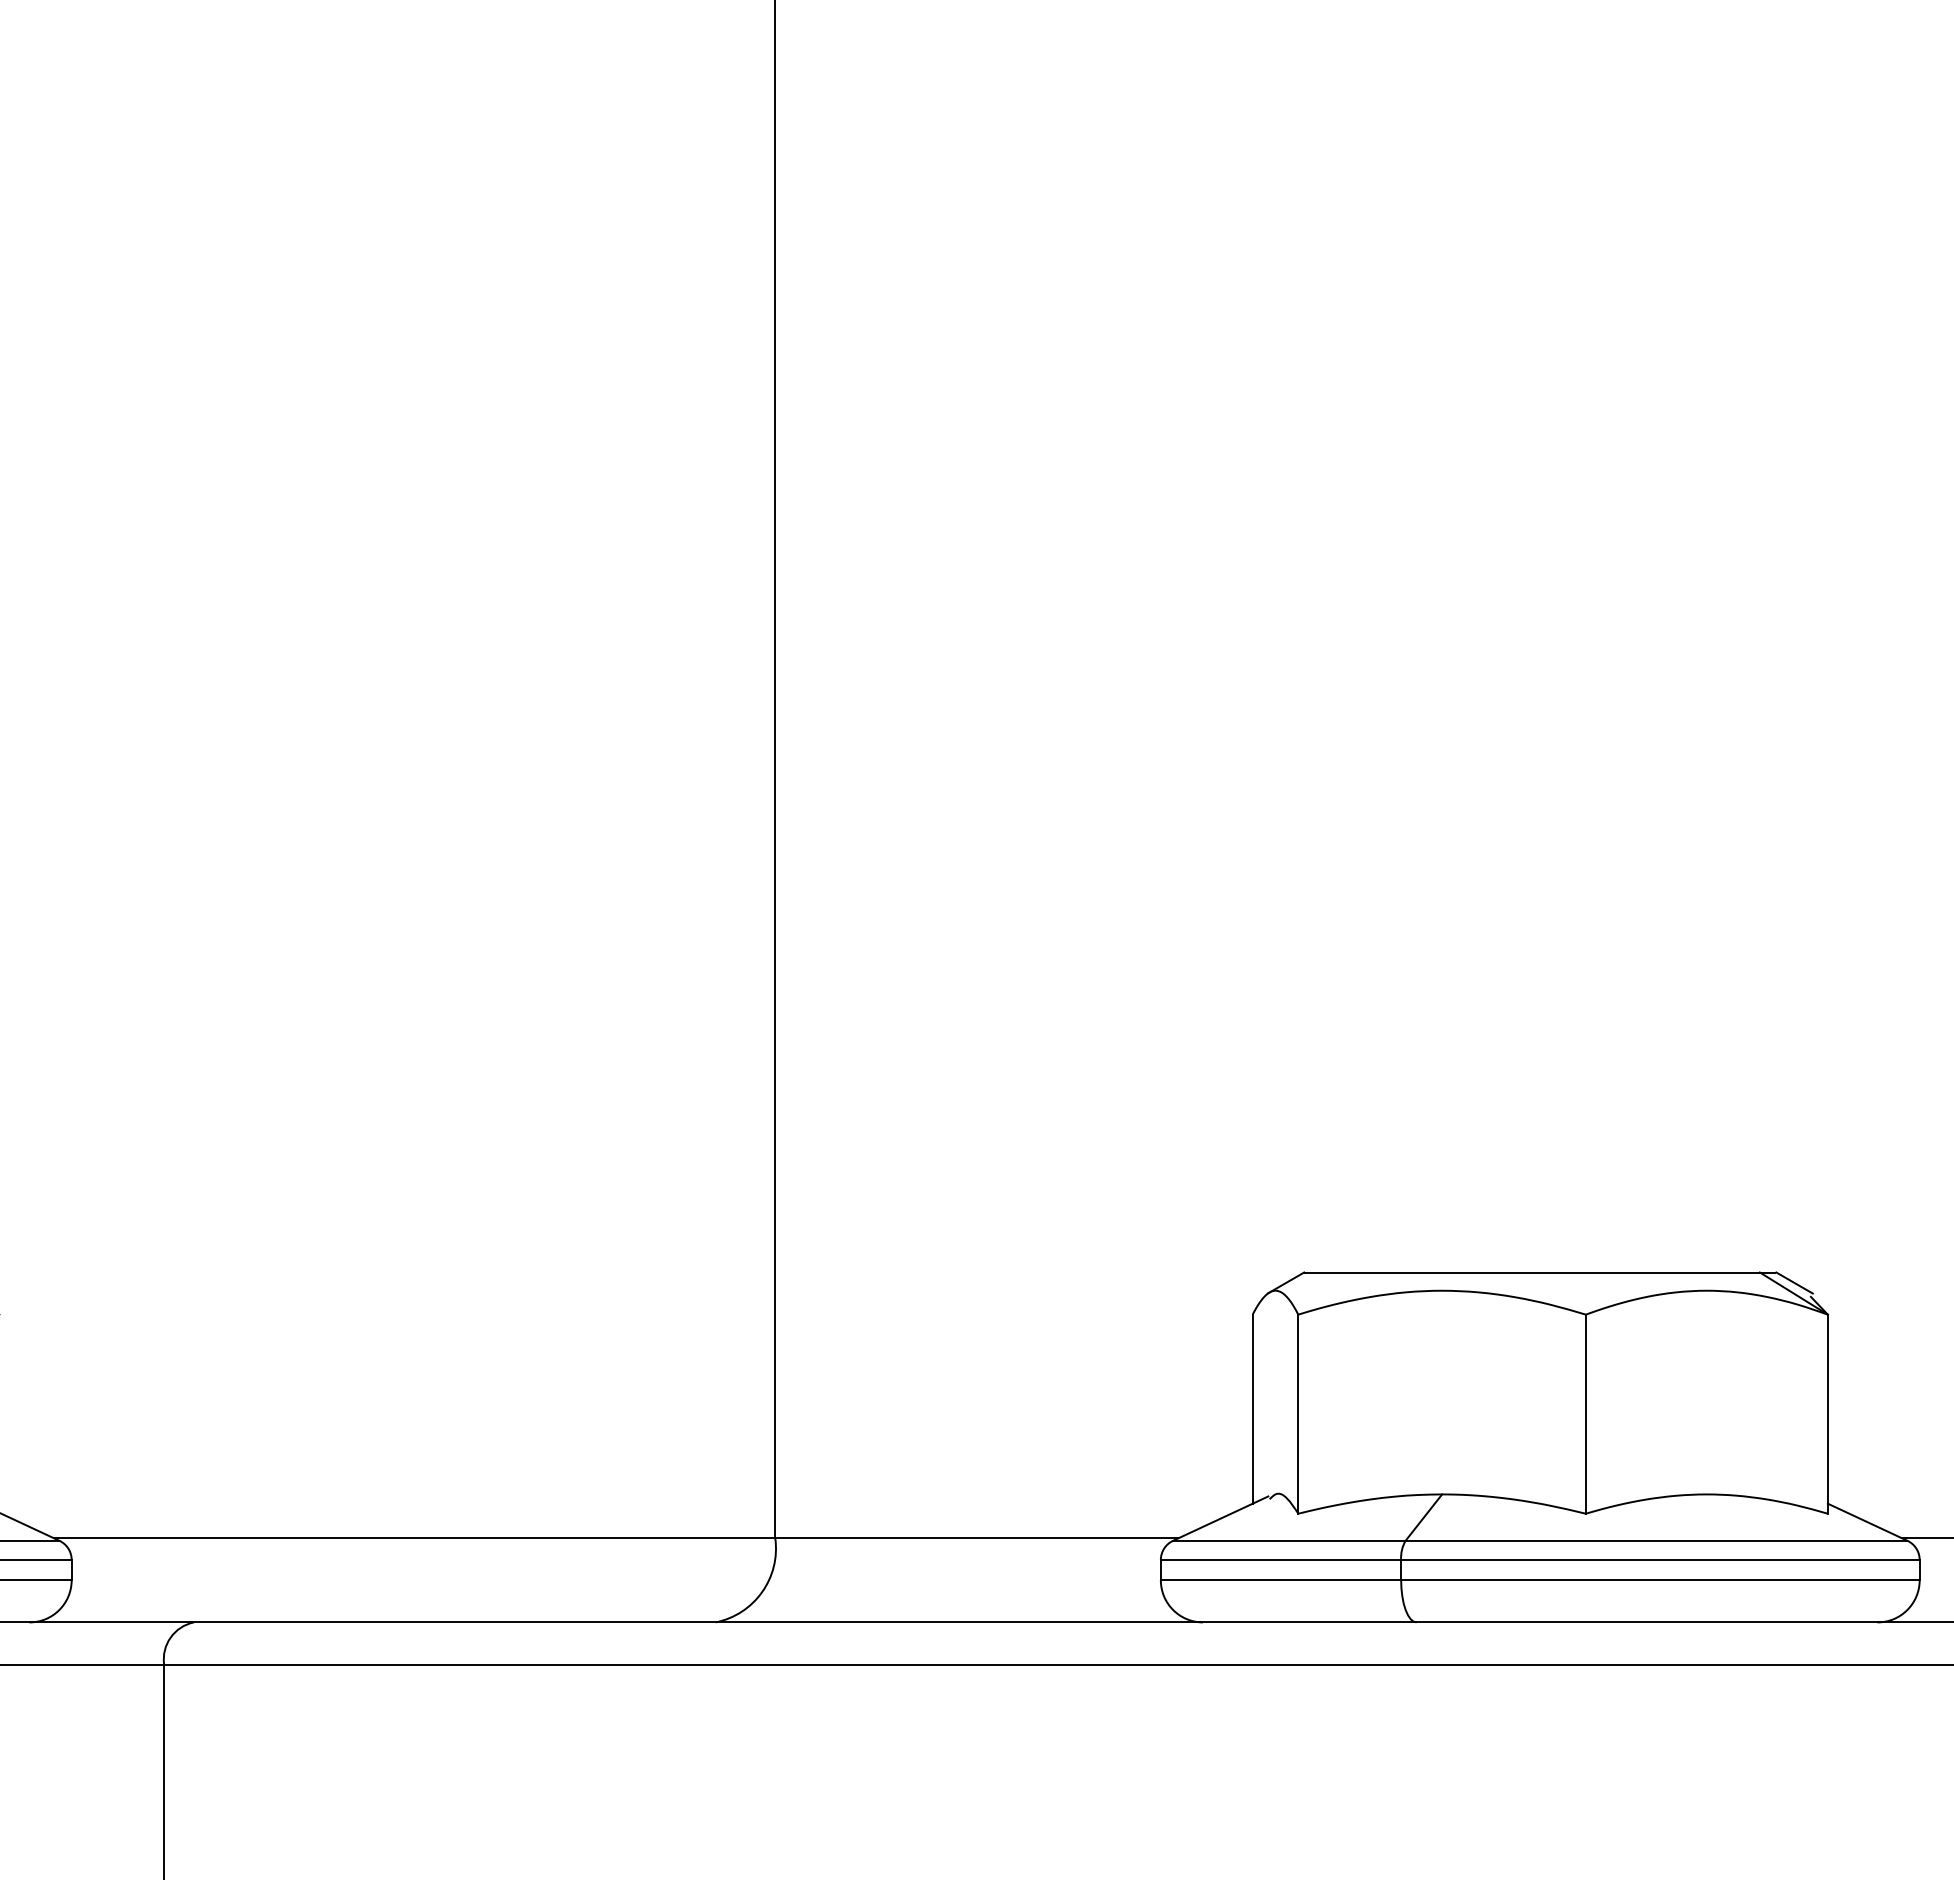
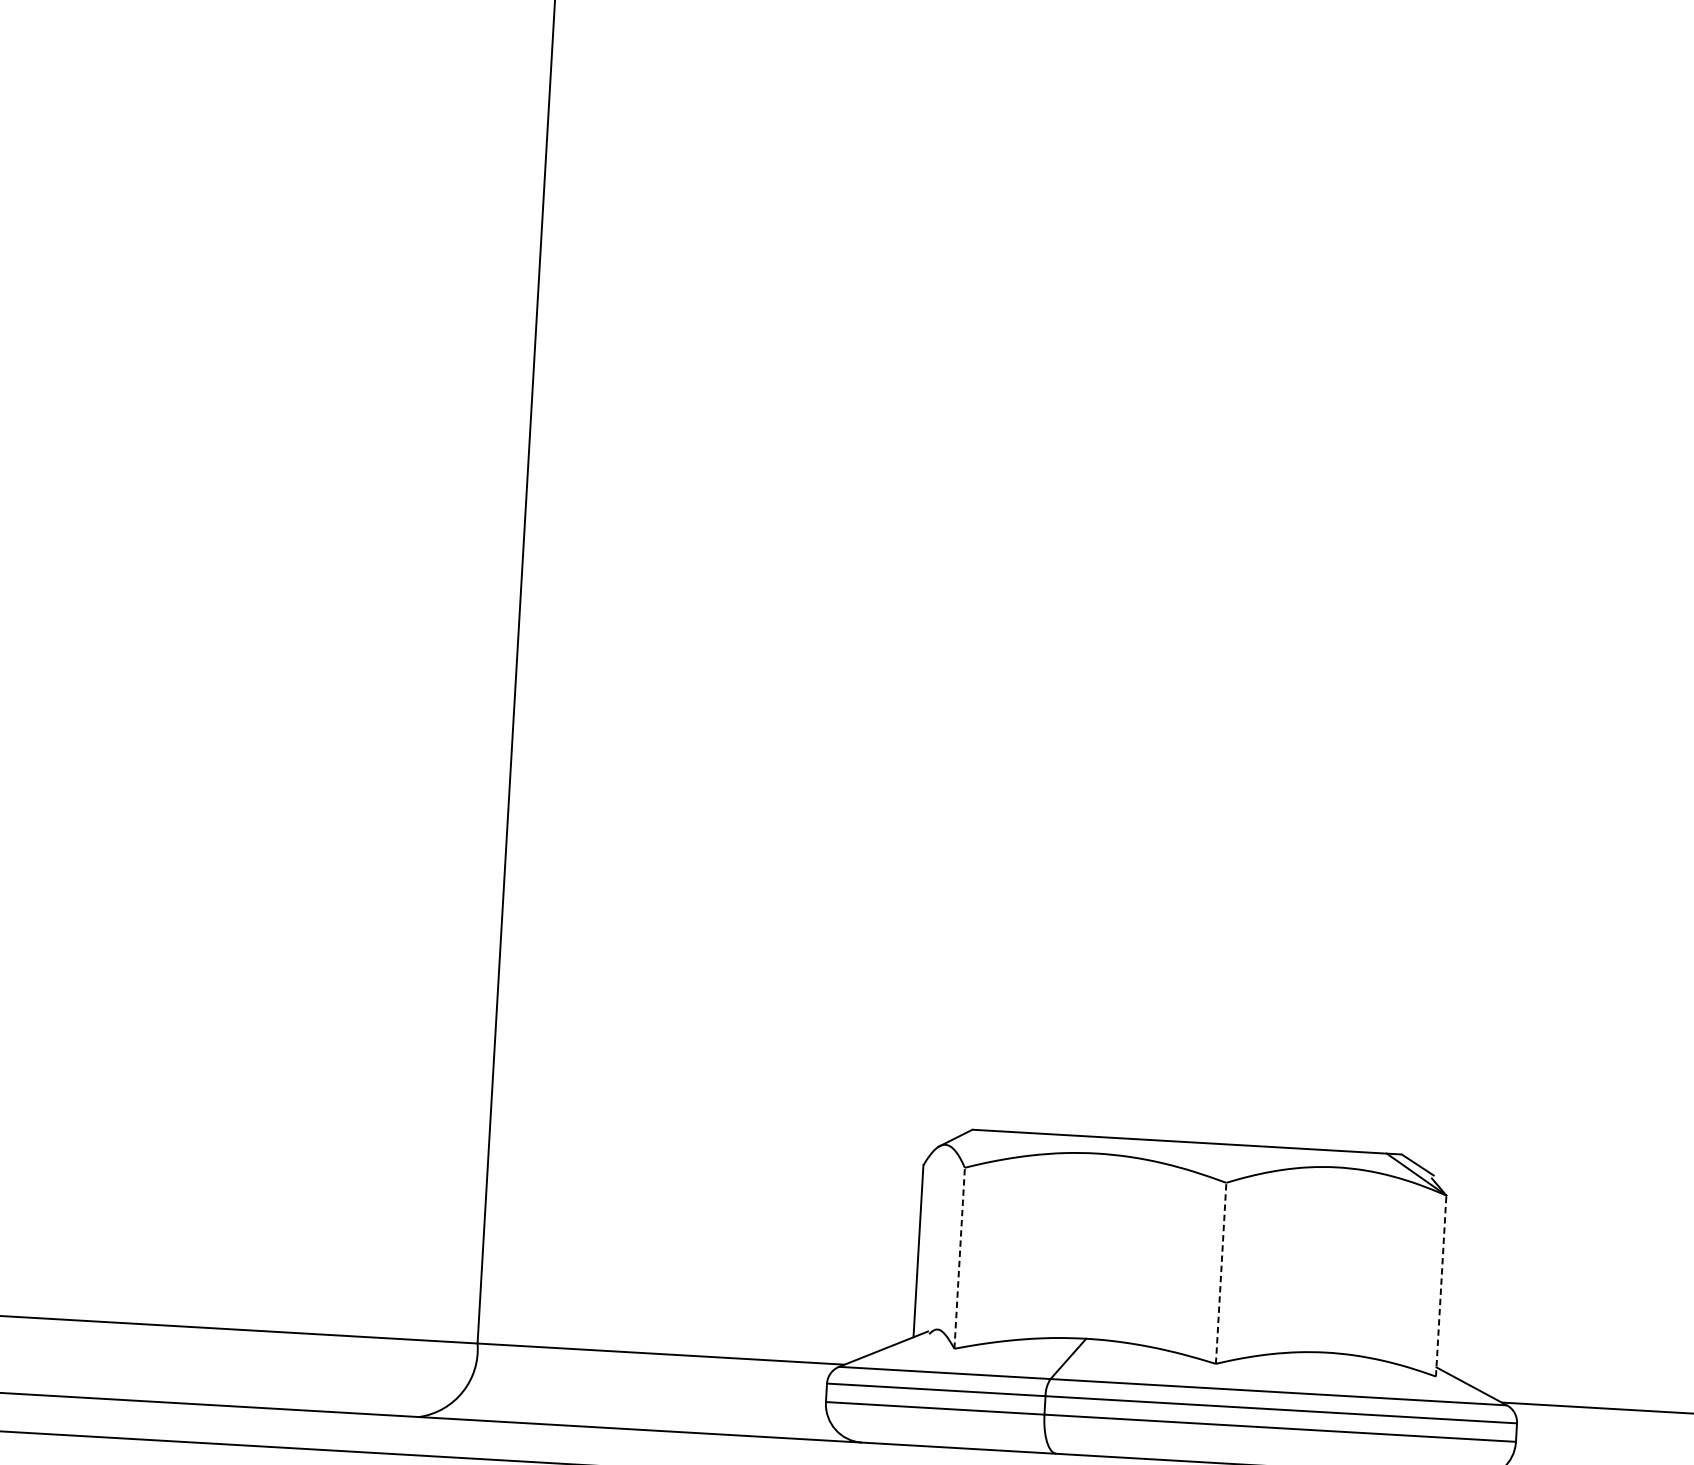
line: (1298, 1414) -> (959, 1258), solid -> dashed
line: (1585, 1414) -> (1220, 1273), solid -> dashed
line: (1827, 1414) -> (1440, 1286), solid -> dashed

